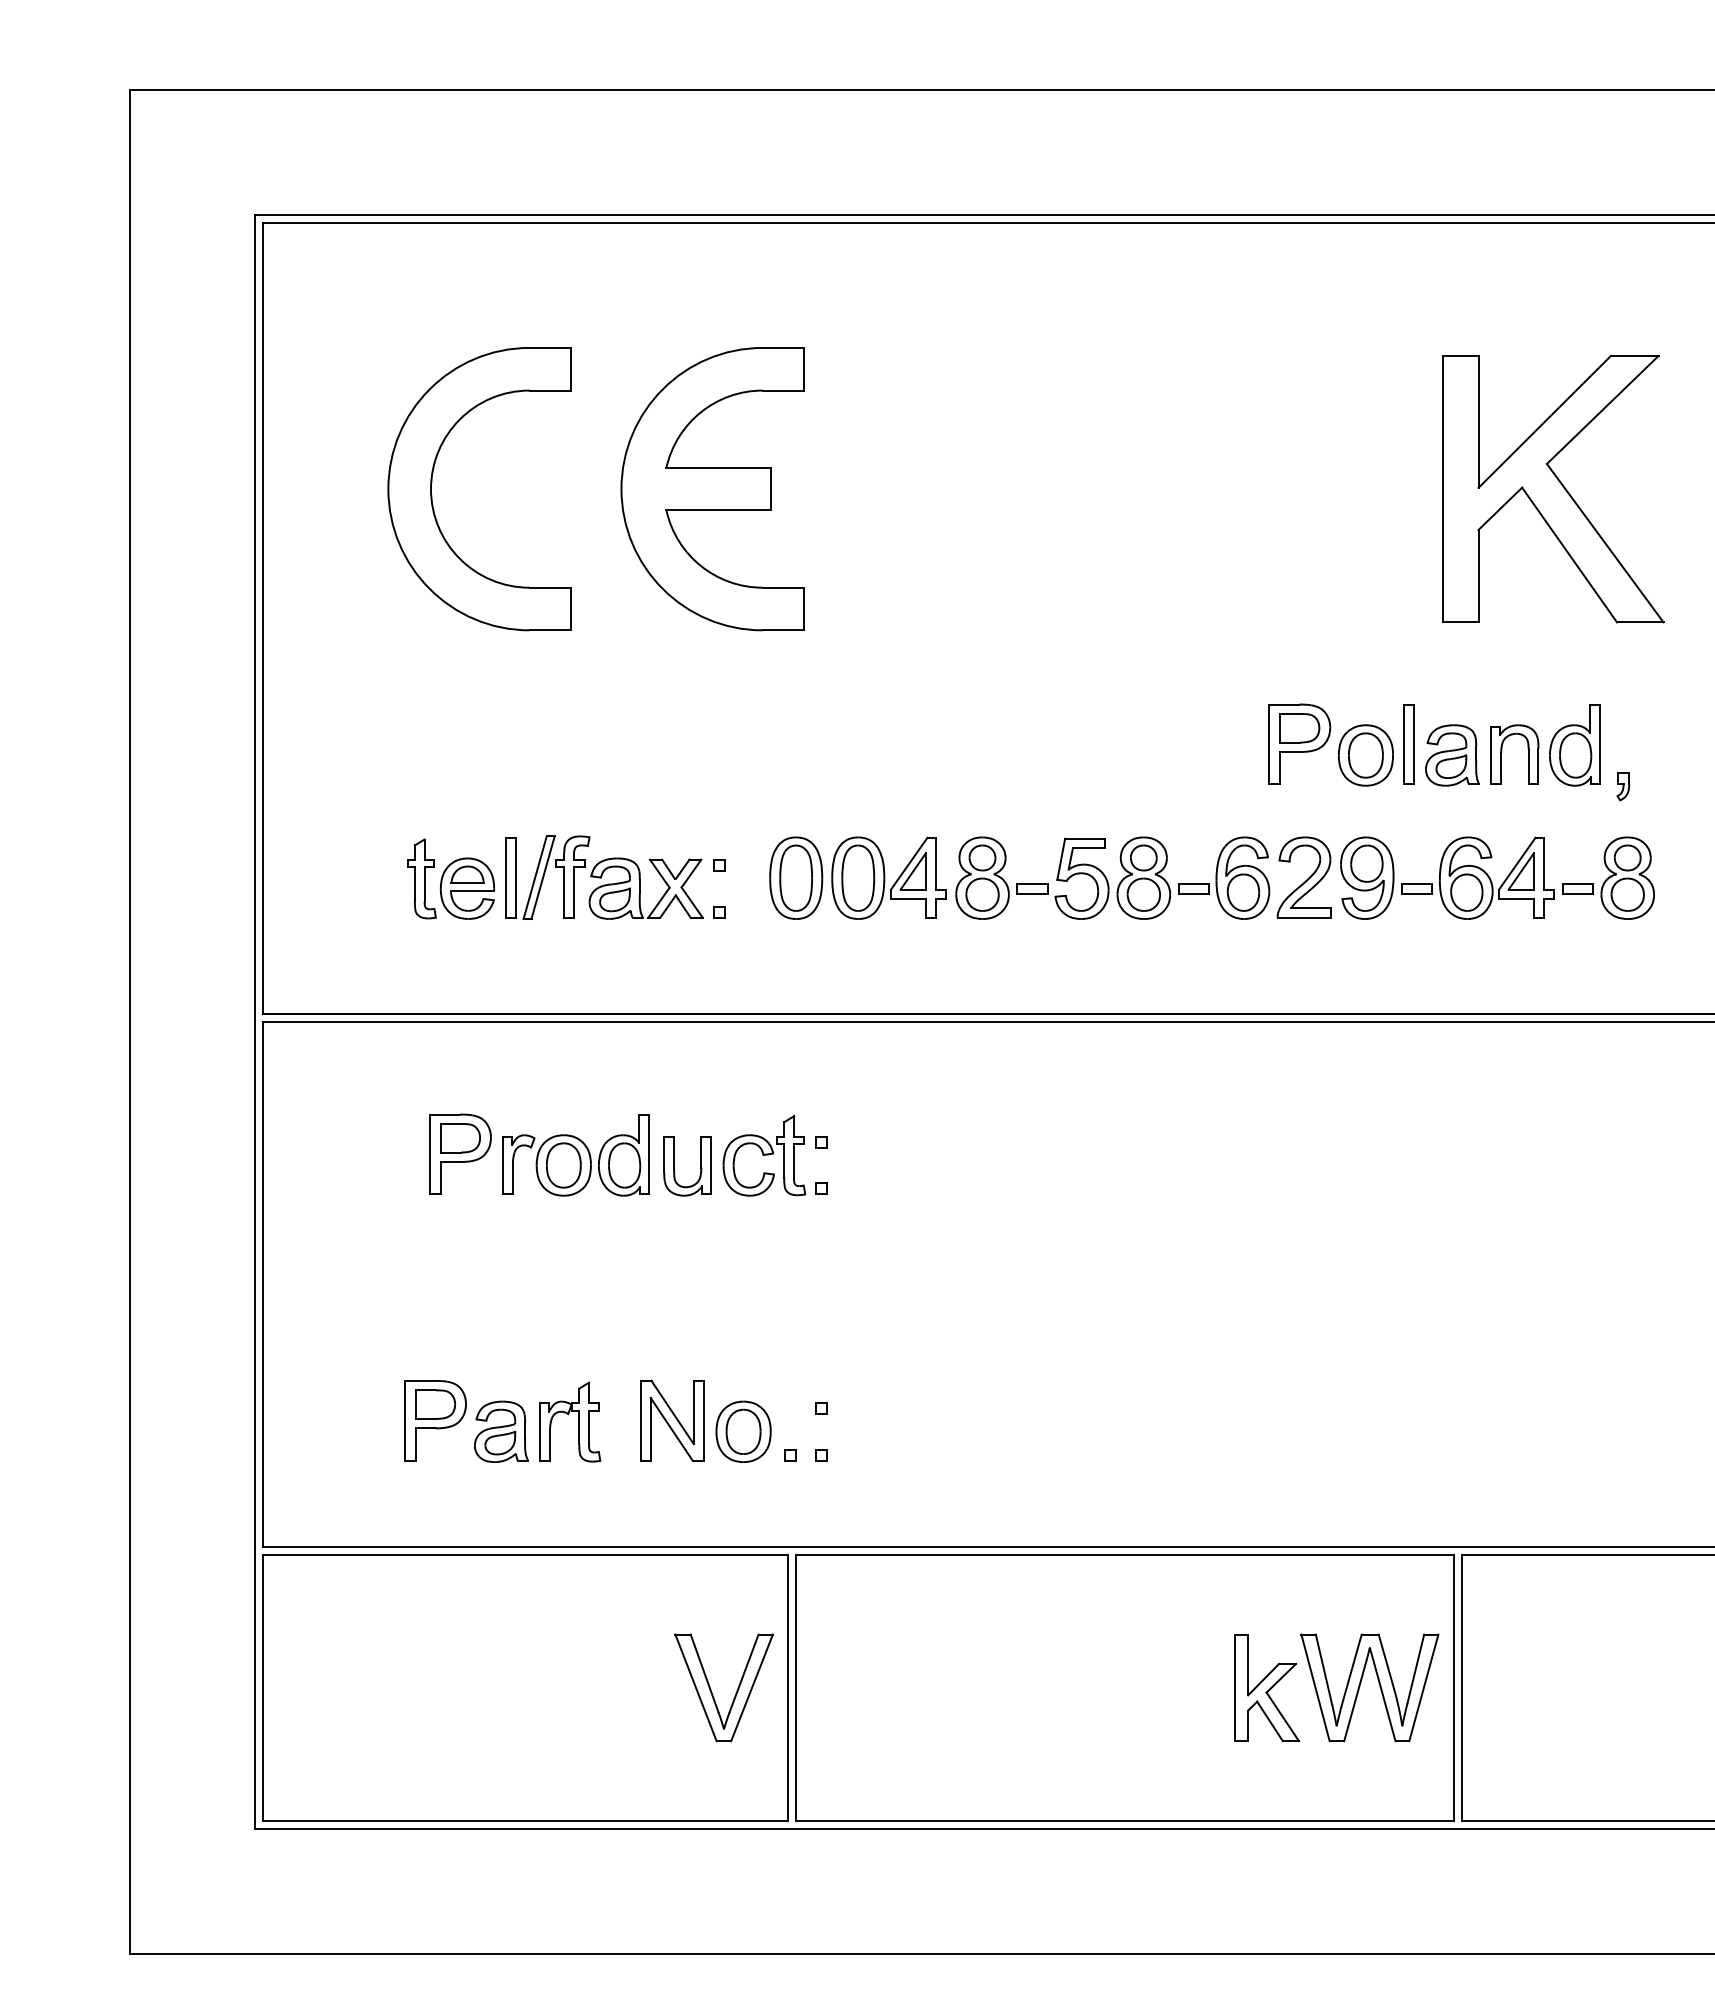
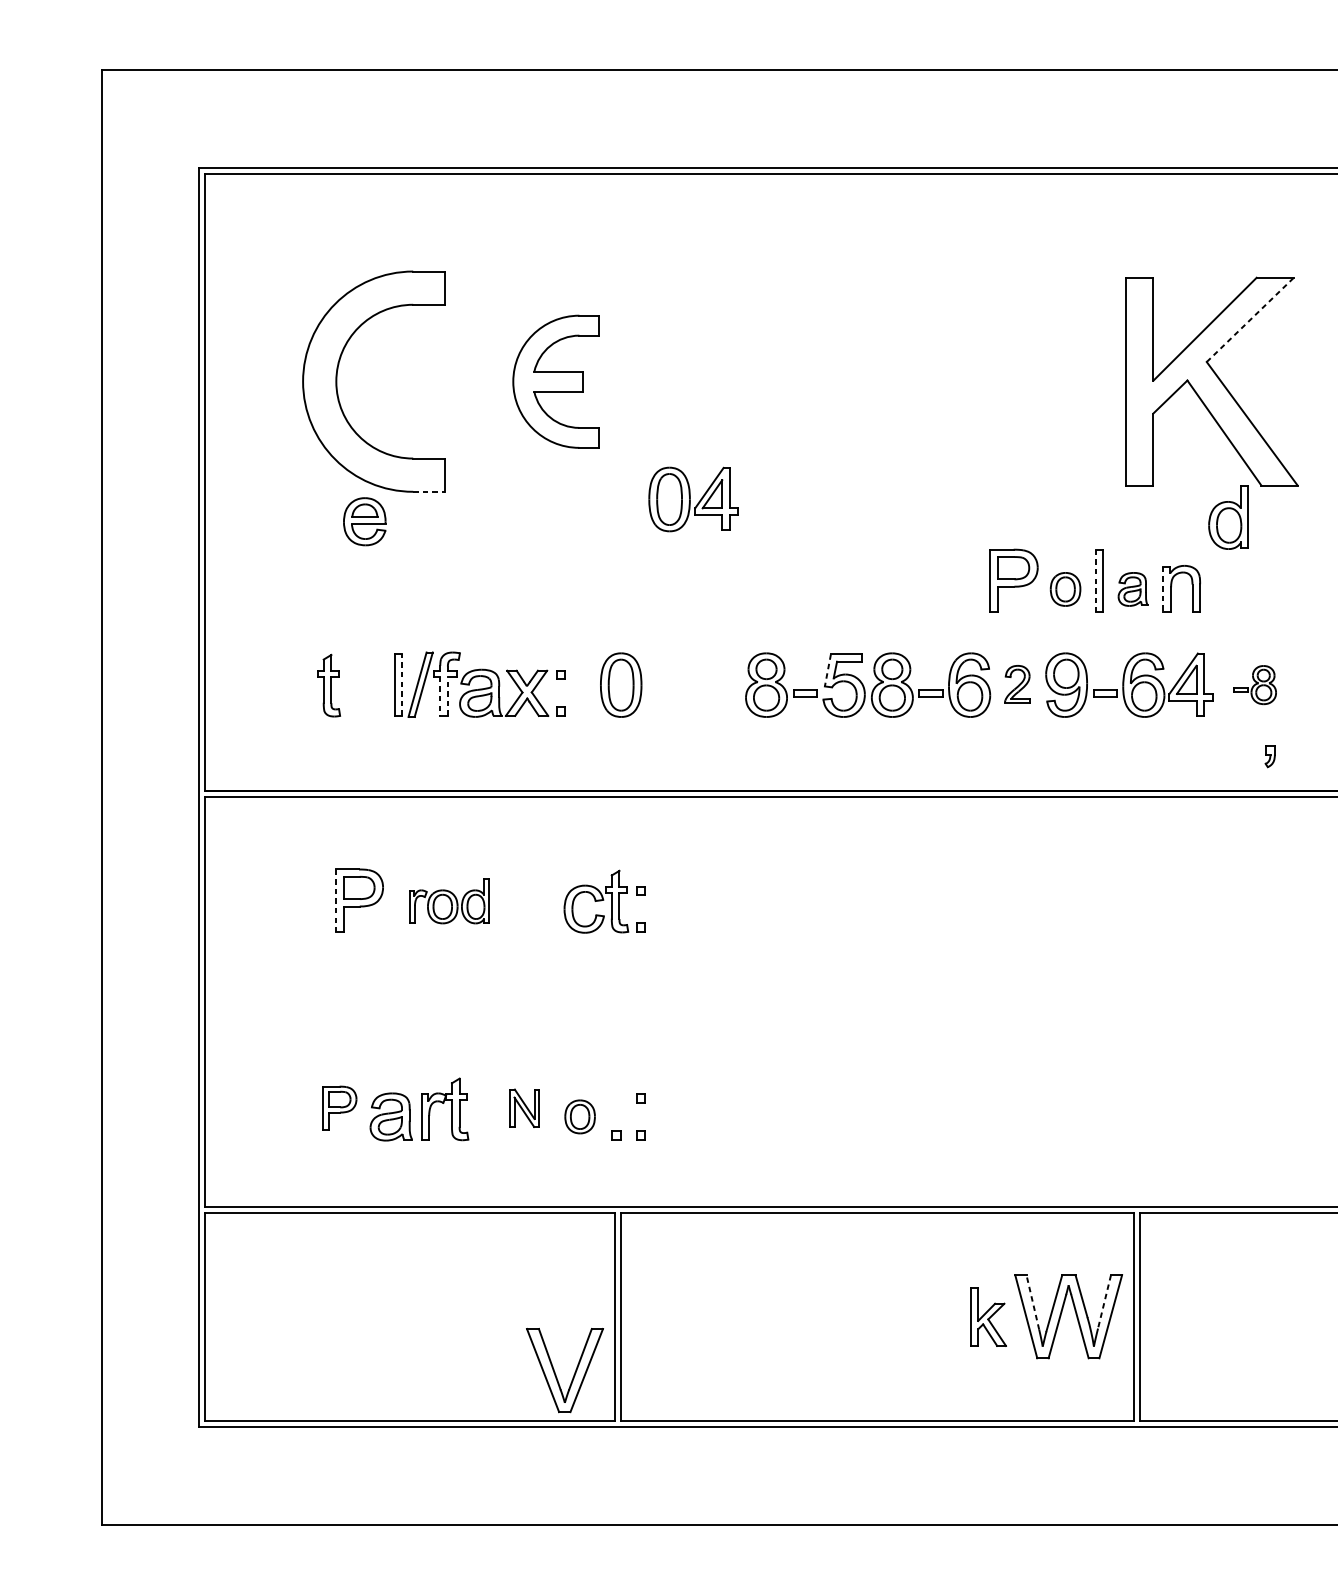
line: (1602, 409) -> (1250, 319), solid -> dashed
part: (712, 489) -> (555, 381), size x0.6
line: (550, 630) -> (429, 491), solid -> dashed
line: (1404, 744) -> (1095, 580), solid -> dashed
part: (1574, 745) -> (1228, 517), moved
part: (1365, 755) -> (1065, 589), size x0.7
part: (1452, 755) -> (1133, 589), size x0.7
line: (1491, 755) -> (1163, 589), solid -> dashed
part: (1623, 786) -> (1270, 756), moved
line: (1061, 859) -> (828, 670), solid -> dashed
line: (515, 877) -> (402, 684), solid -> dashed
part: (888, 877) -> (693, 498), moved
part: (1303, 877) -> (1016, 684), size x0.6
part: (1608, 877) -> (1254, 684), size x0.6
part: (466, 888) -> (364, 521), moved
line: (574, 892) -> (448, 696), solid -> dashed
line: (564, 893) -> (440, 697), solid -> dashed
line: (429, 1154) -> (335, 900), solid -> dashed
part: (575, 1155) -> (449, 901), size x0.7
part: (674, 1166) -> (526, 910), removed
part: (435, 1420) -> (339, 1108), size x0.7
part: (672, 1420) -> (524, 1108), size x0.6
part: (743, 1431) -> (580, 1116), size x0.7
line: (1323, 1669) -> (1032, 1302), solid -> dashed
line: (1415, 1669) -> (1104, 1302), solid -> dashed
part: (1267, 1688) -> (988, 1317), size x0.7
part: (712, 1692) -> (555, 1374), moved

